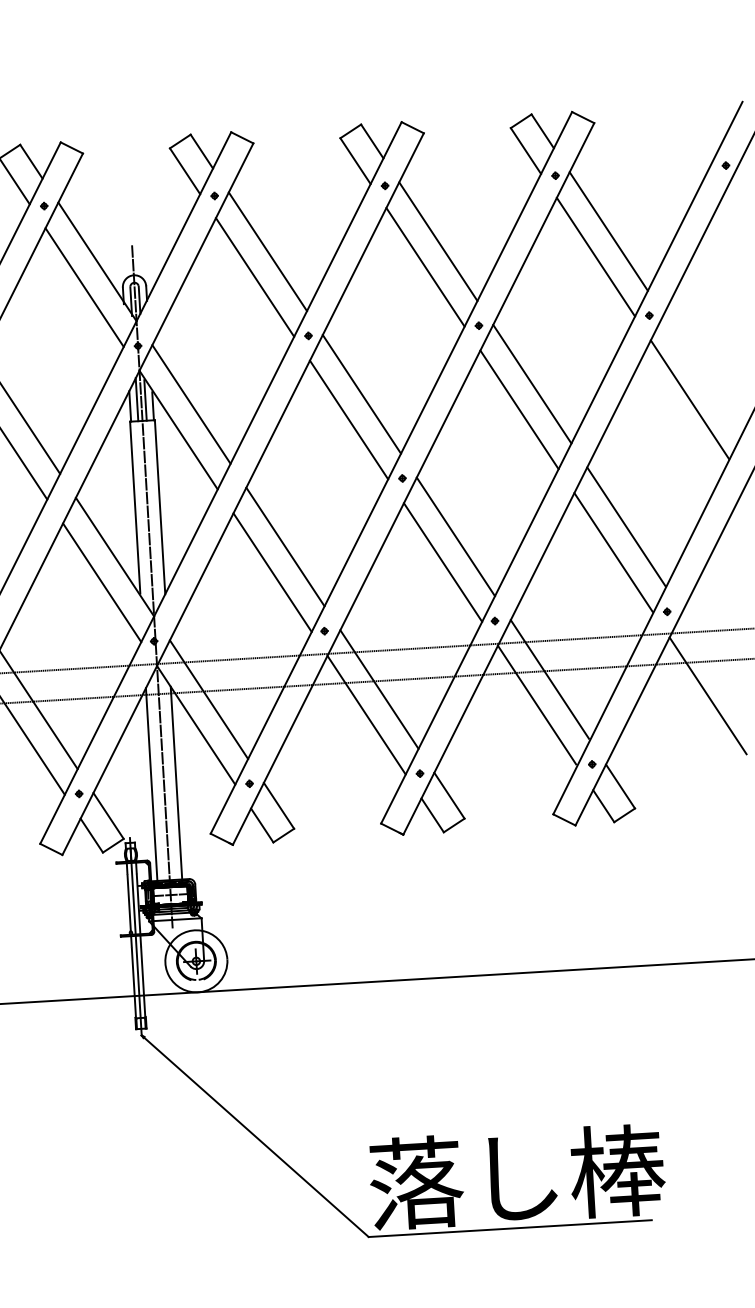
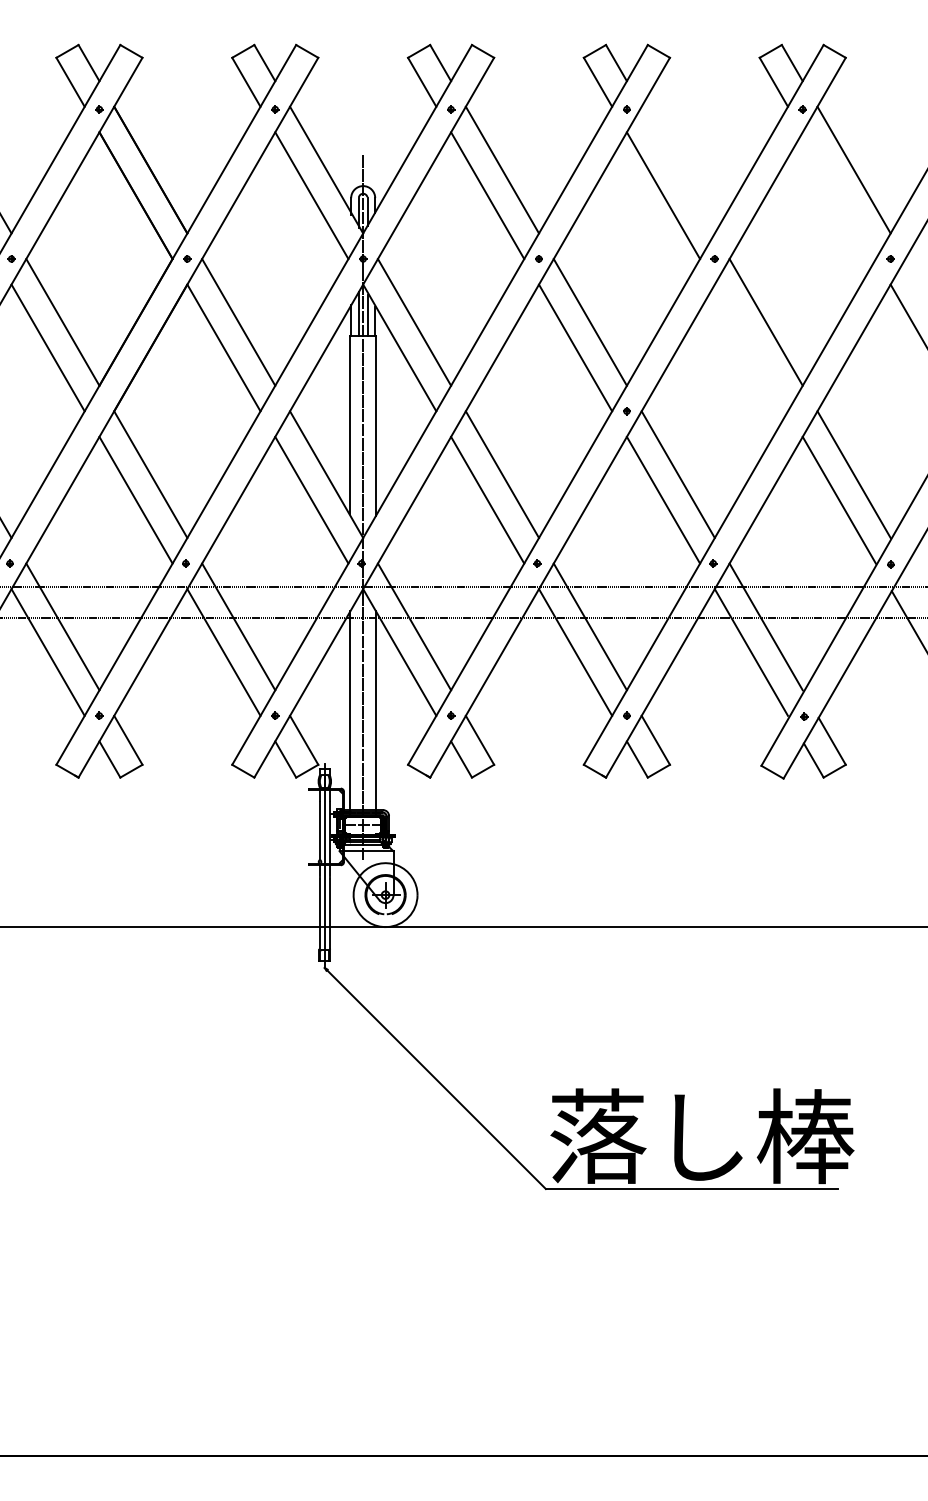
line: (437, 241) -> (677, 169), removed
line: (595, 257) -> (838, 195), removed
line: (518, 409) -> (750, 347), removed

